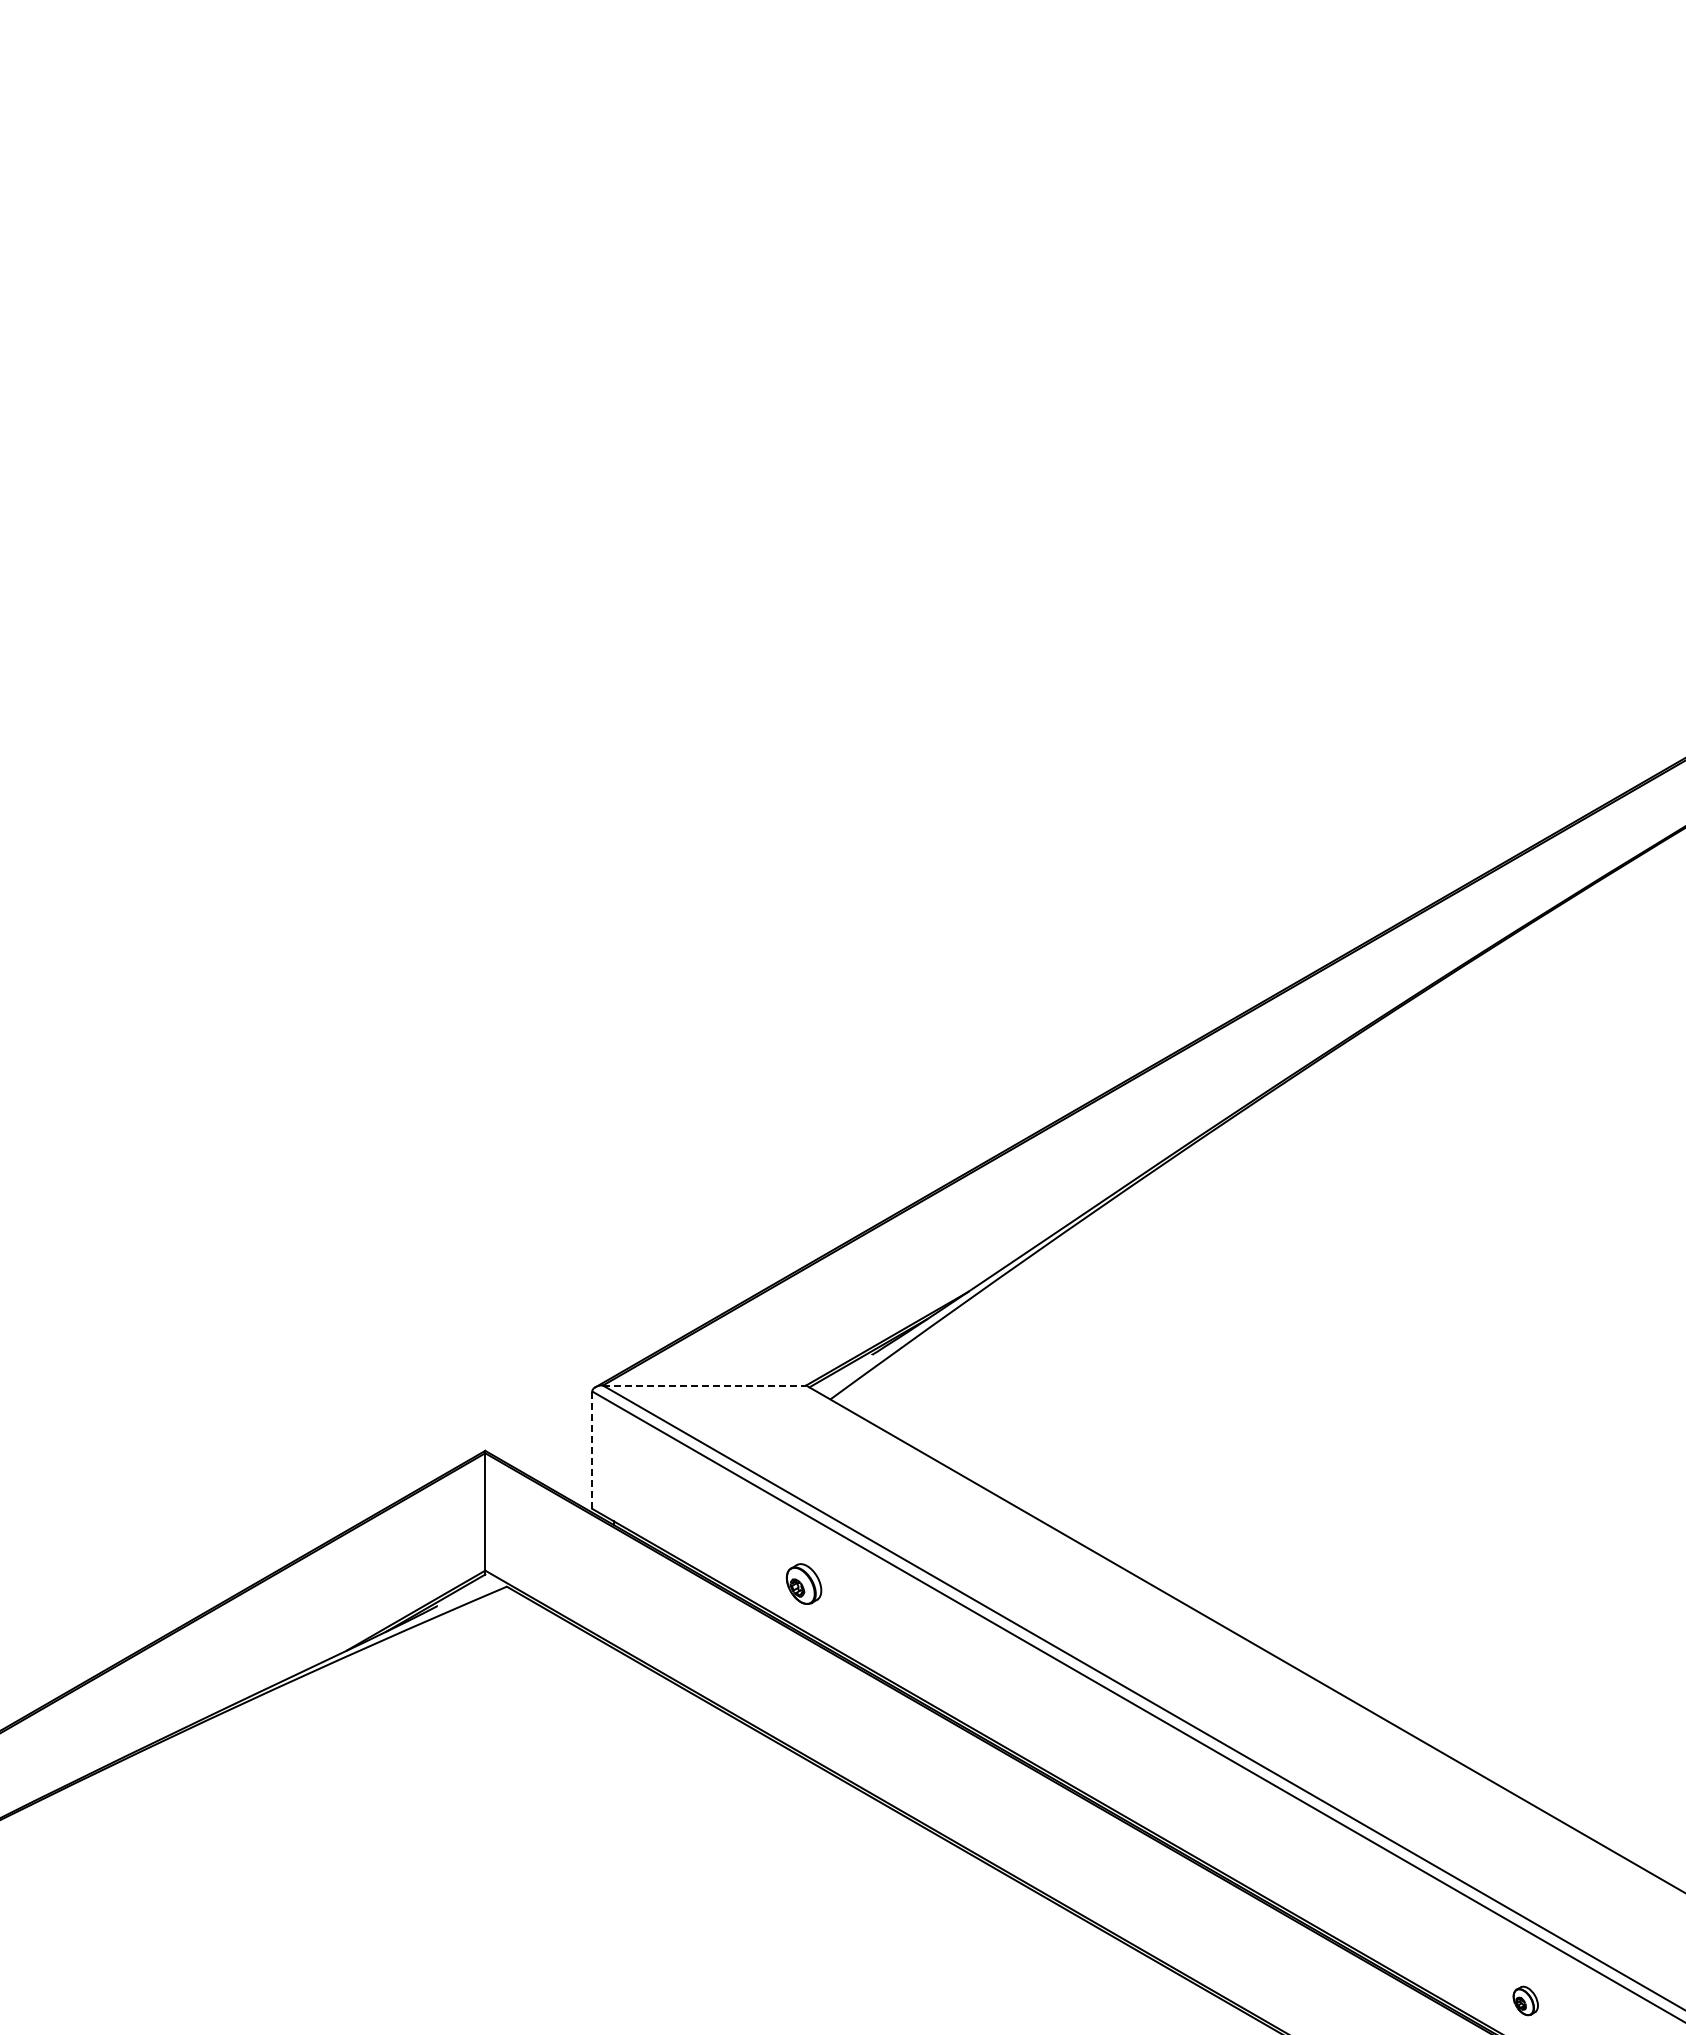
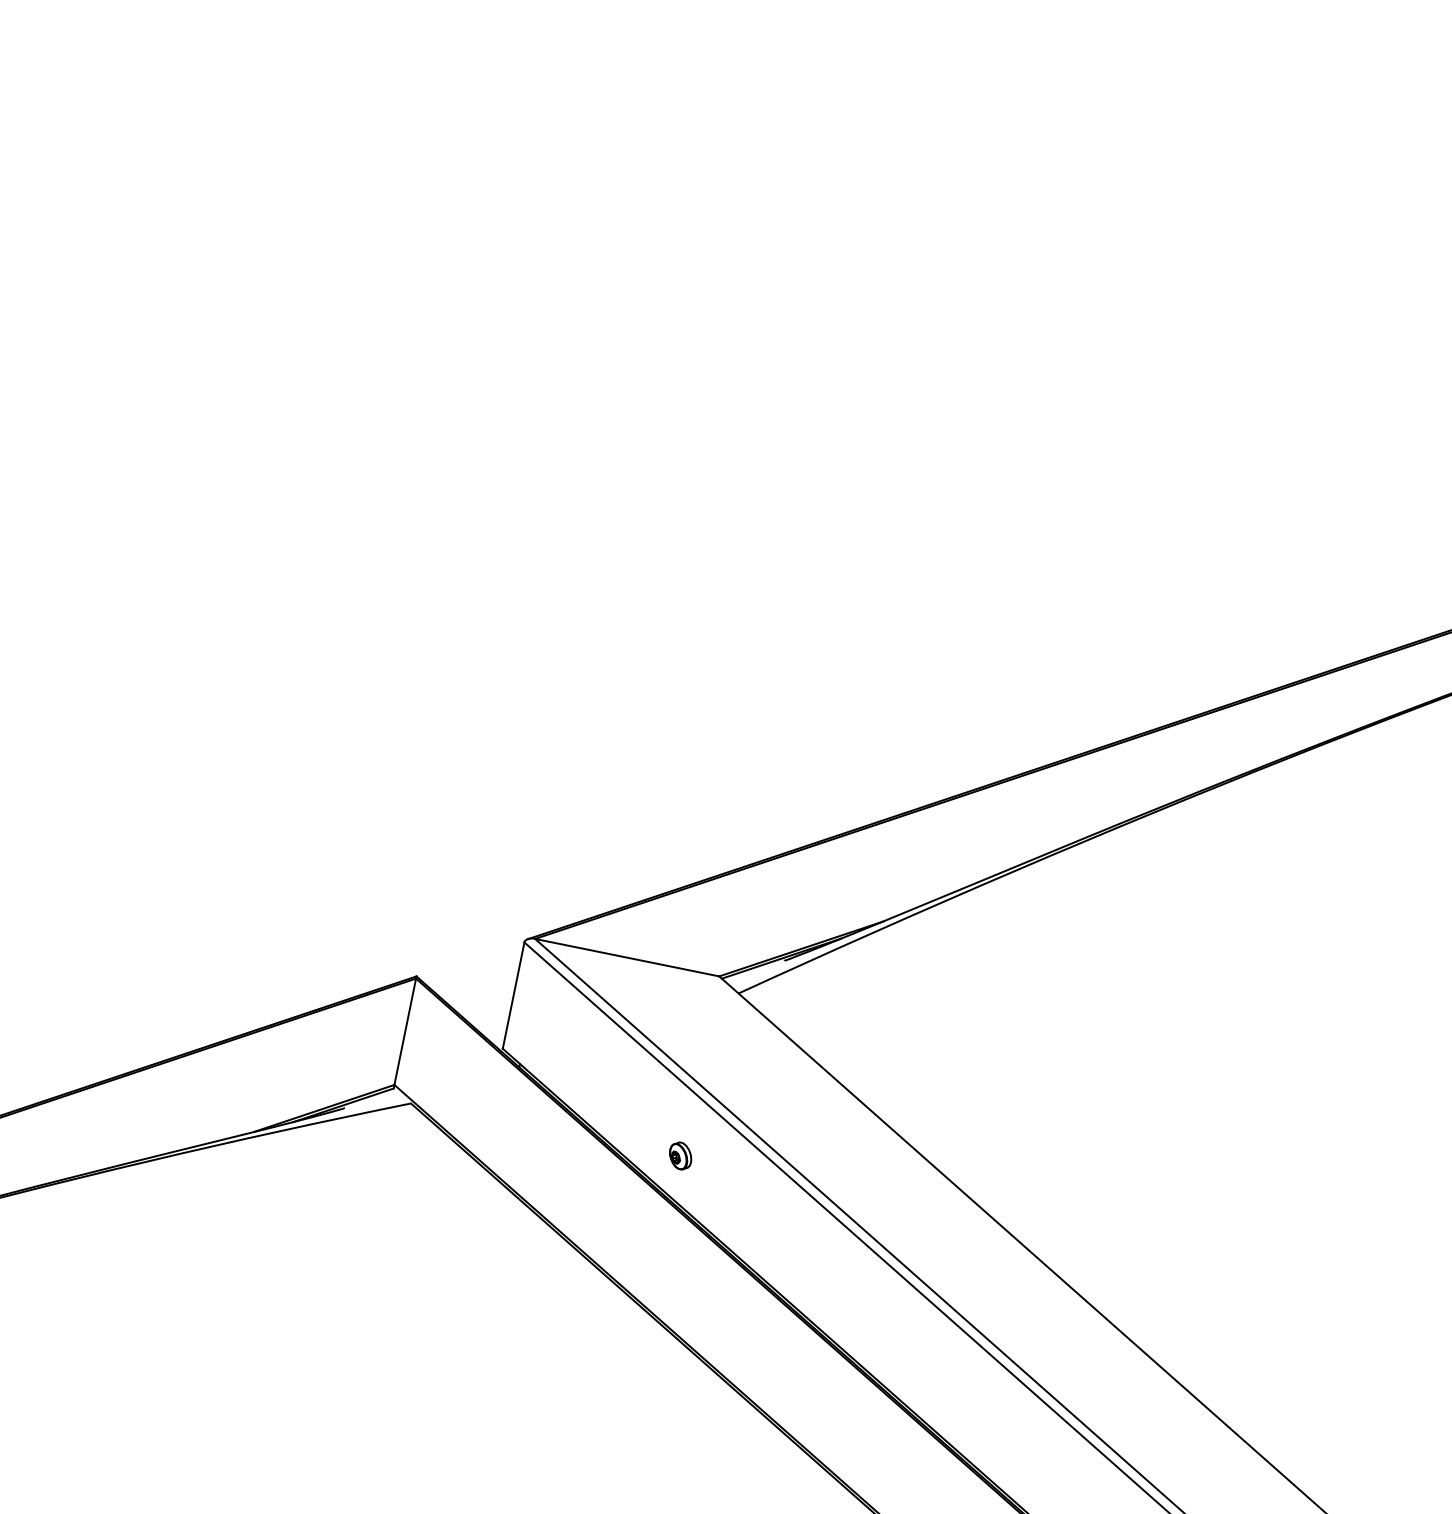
line: (704, 1385) -> (627, 957), dashed -> solid
line: (592, 1450) -> (513, 995), dashed -> solid
part: (803, 1584) -> (680, 1156), size x0.71

